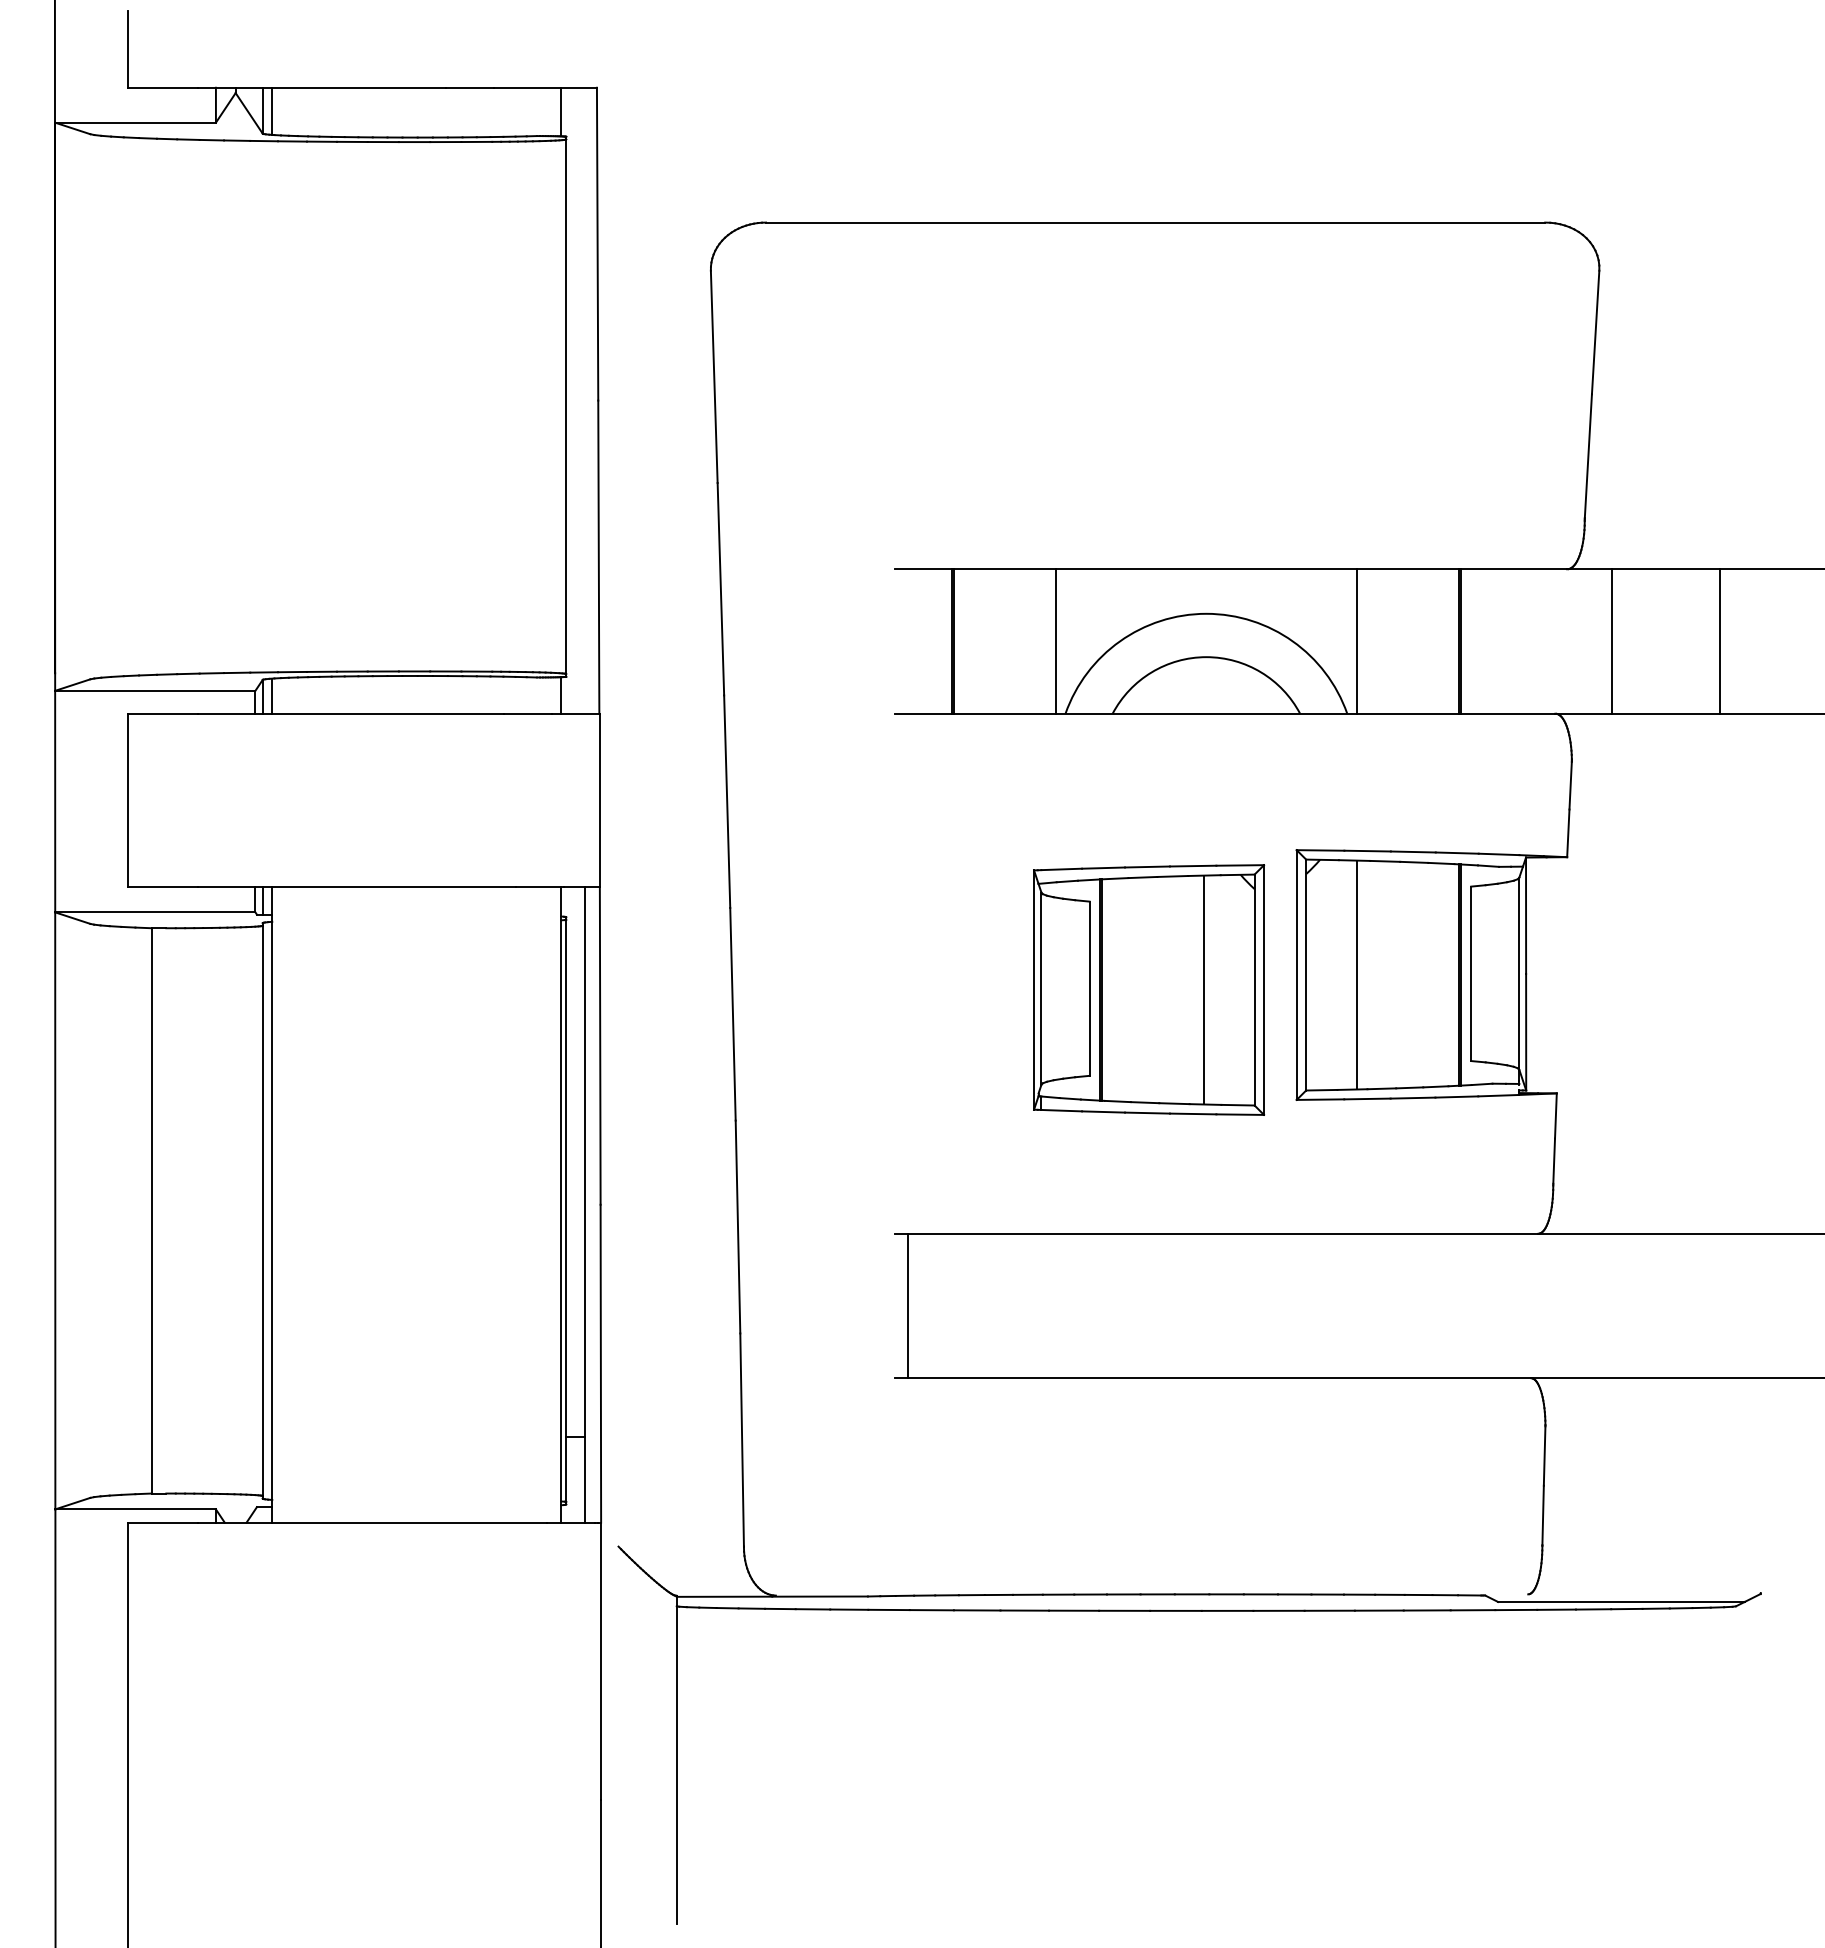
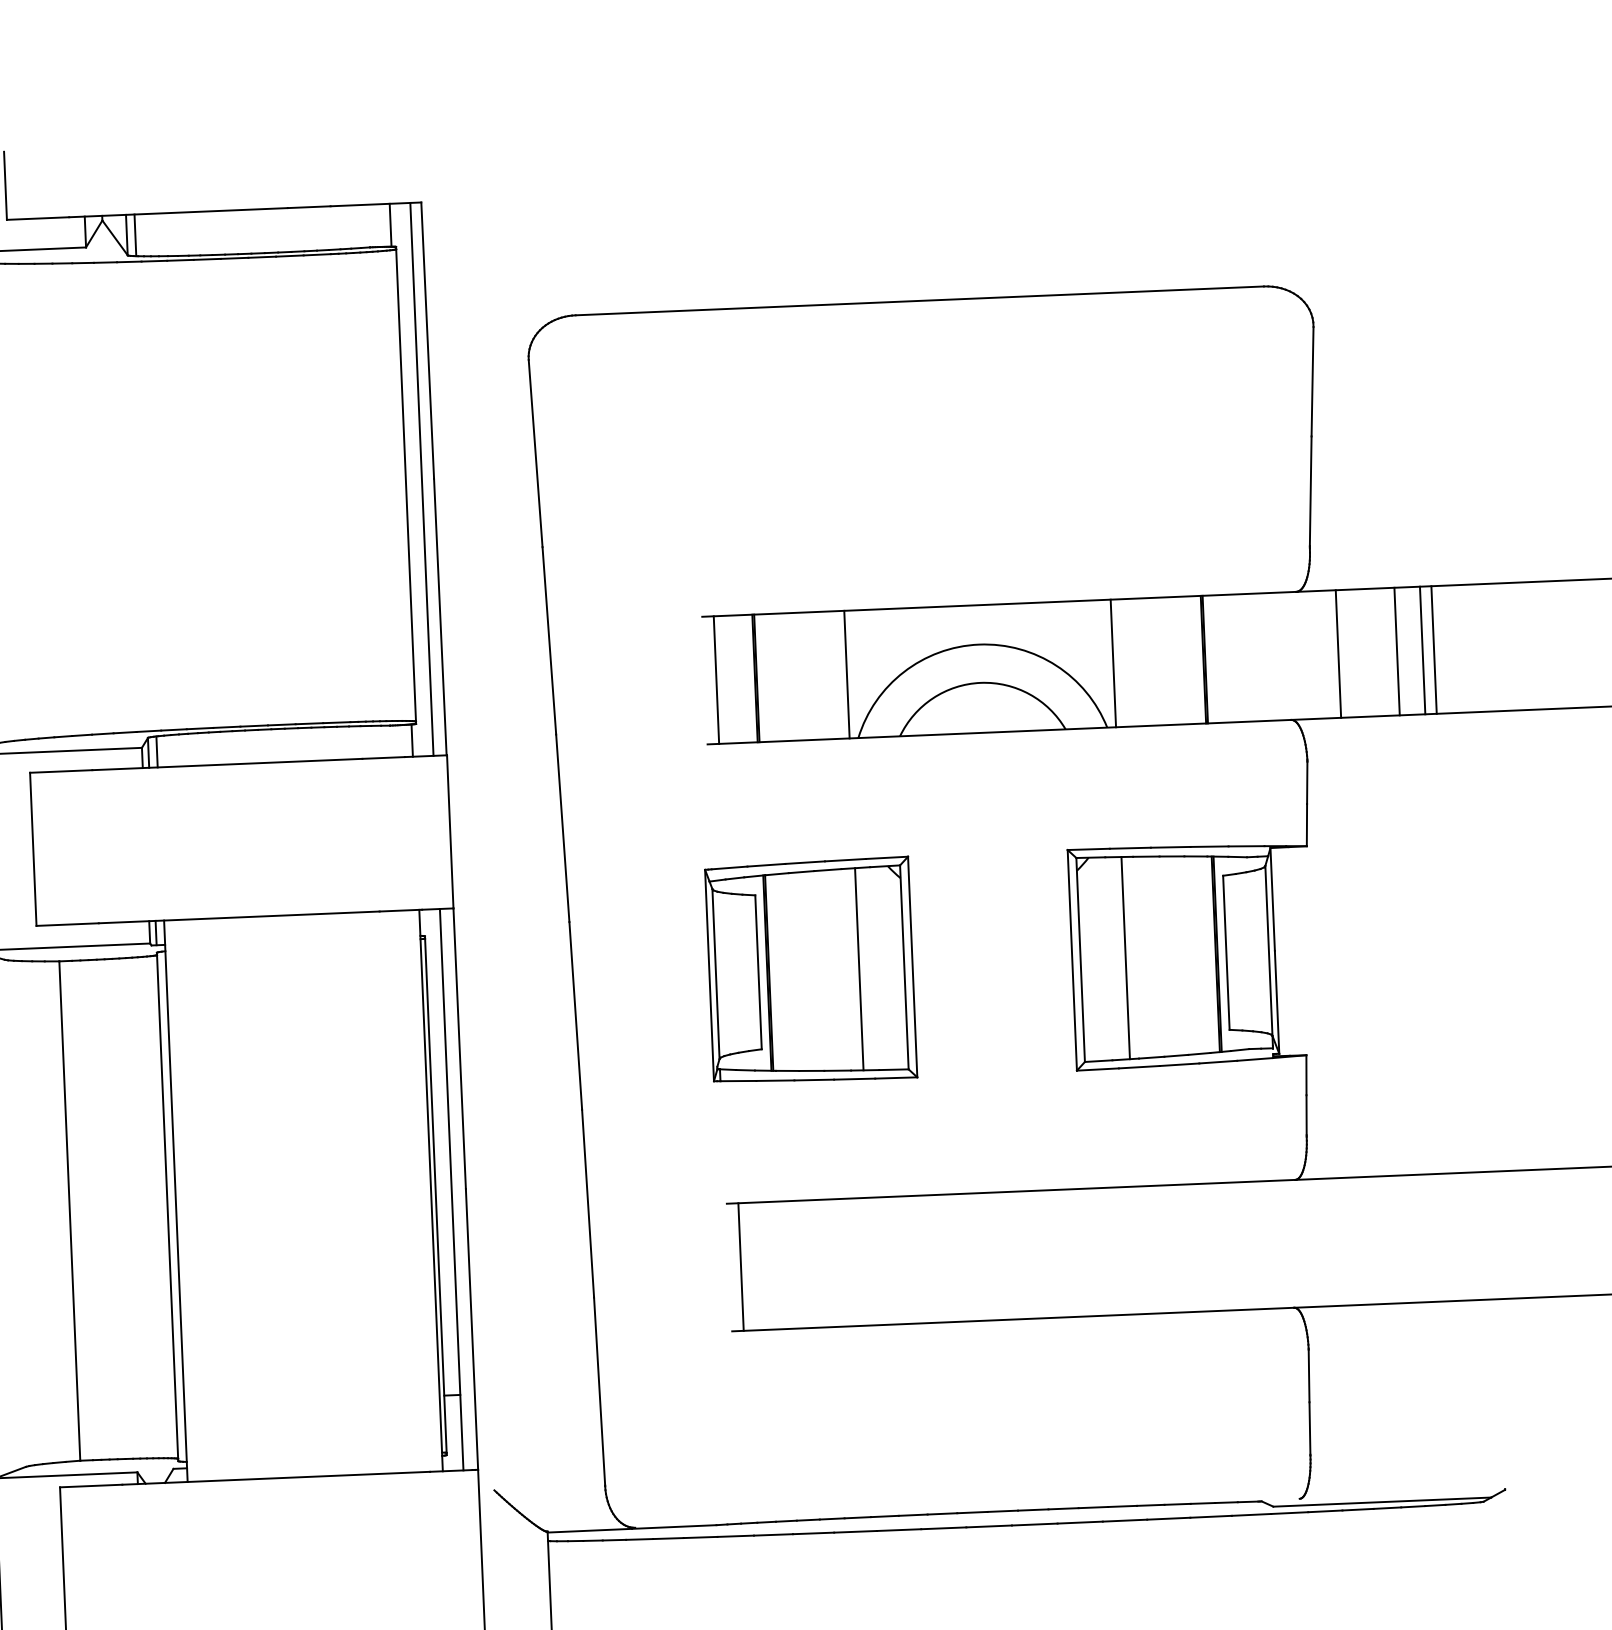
line: (584, 400) -> (421, 479), added
line: (907, 641) -> (716, 680), added
line: (1678, 641) -> (1397, 651), added
line: (1707, 641) -> (1422, 650), added
part: (1149, 989) -> (811, 970), moved

